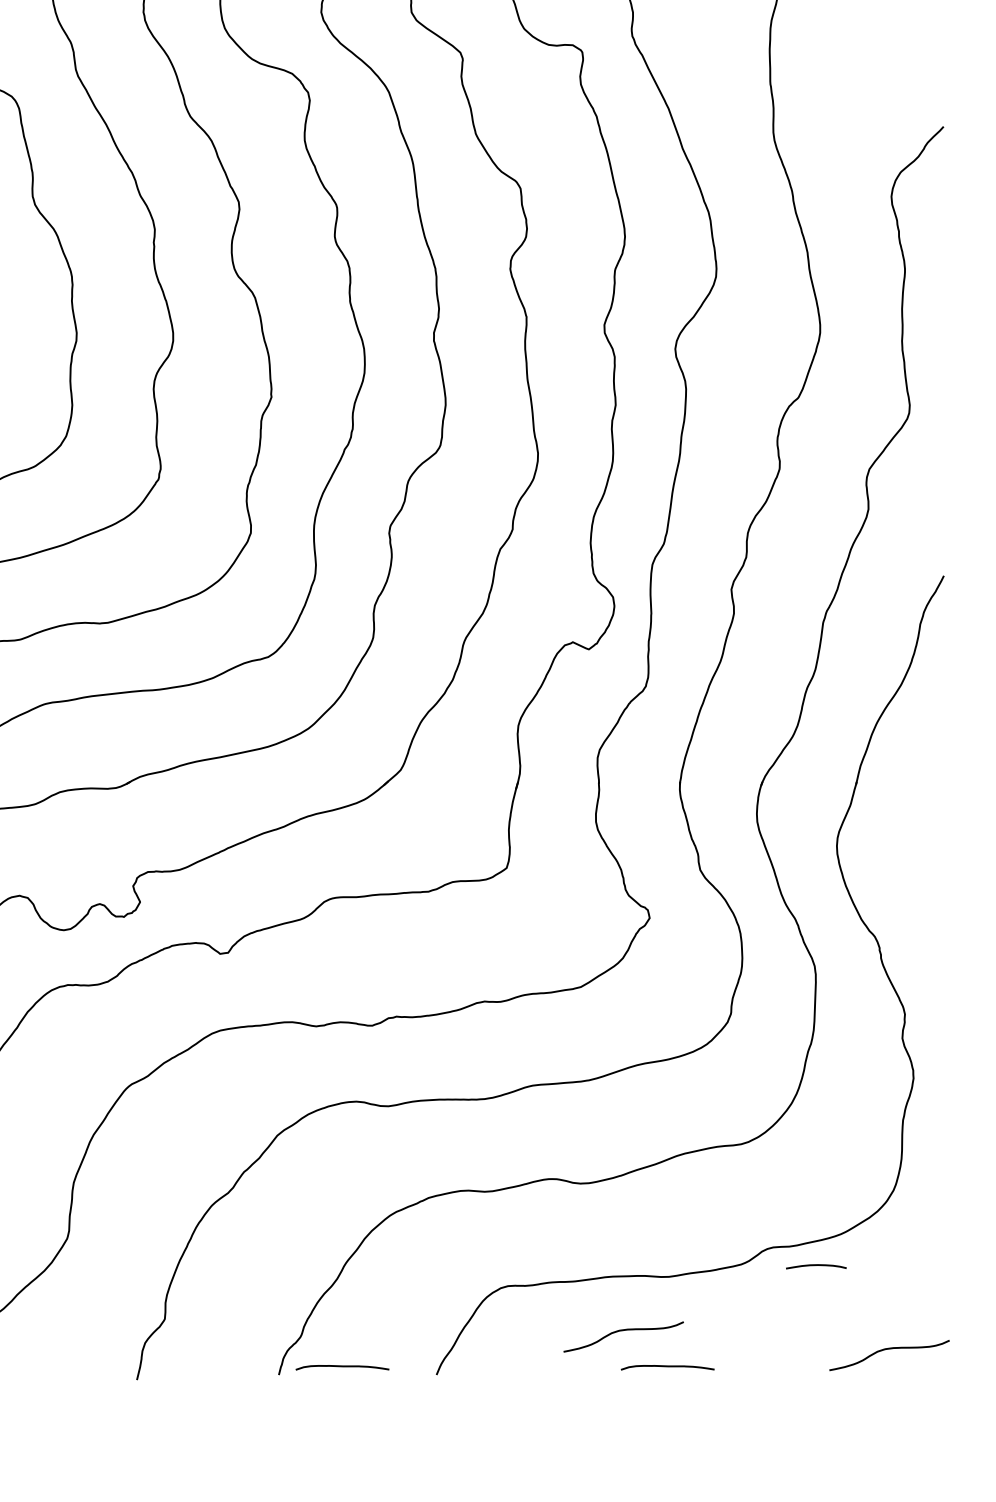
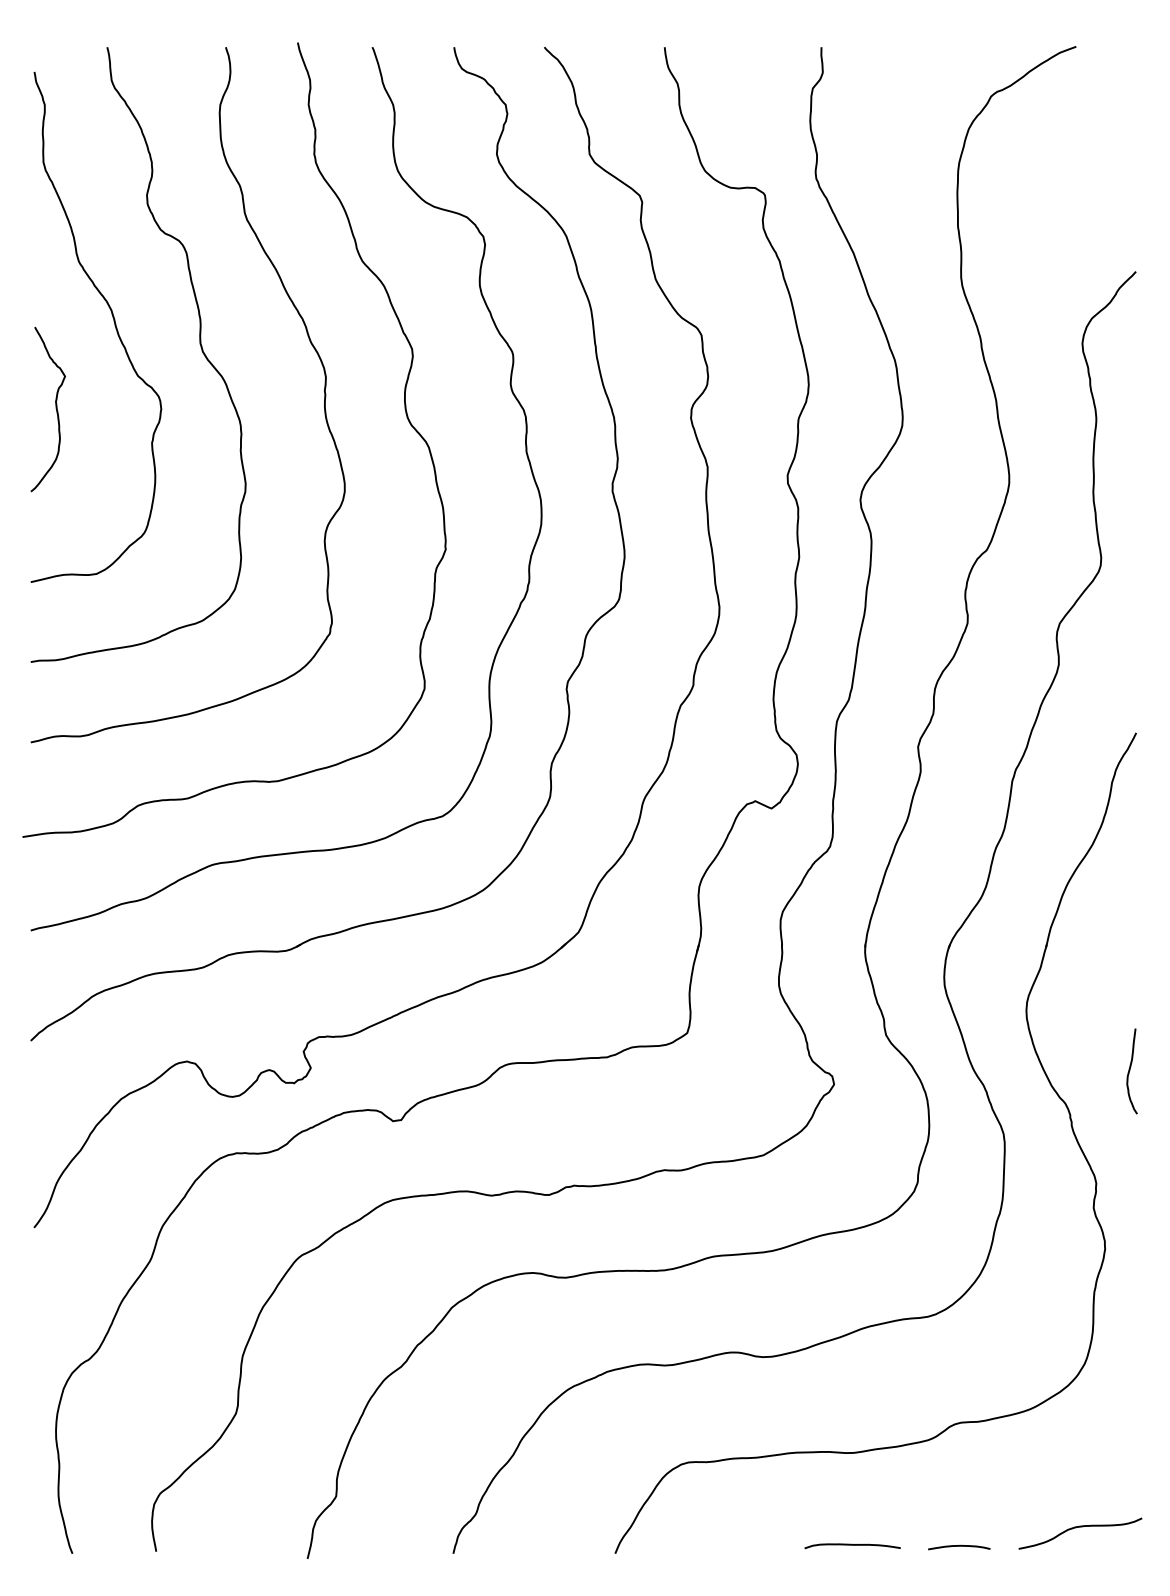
curve: (938, 904) -> (1130, 1070), added
curve: (816, 1265) -> (959, 1546), moved
curve: (623, 1330) -> (807, 1508), removed
curve: (342, 1367) -> (518, 1545), removed

